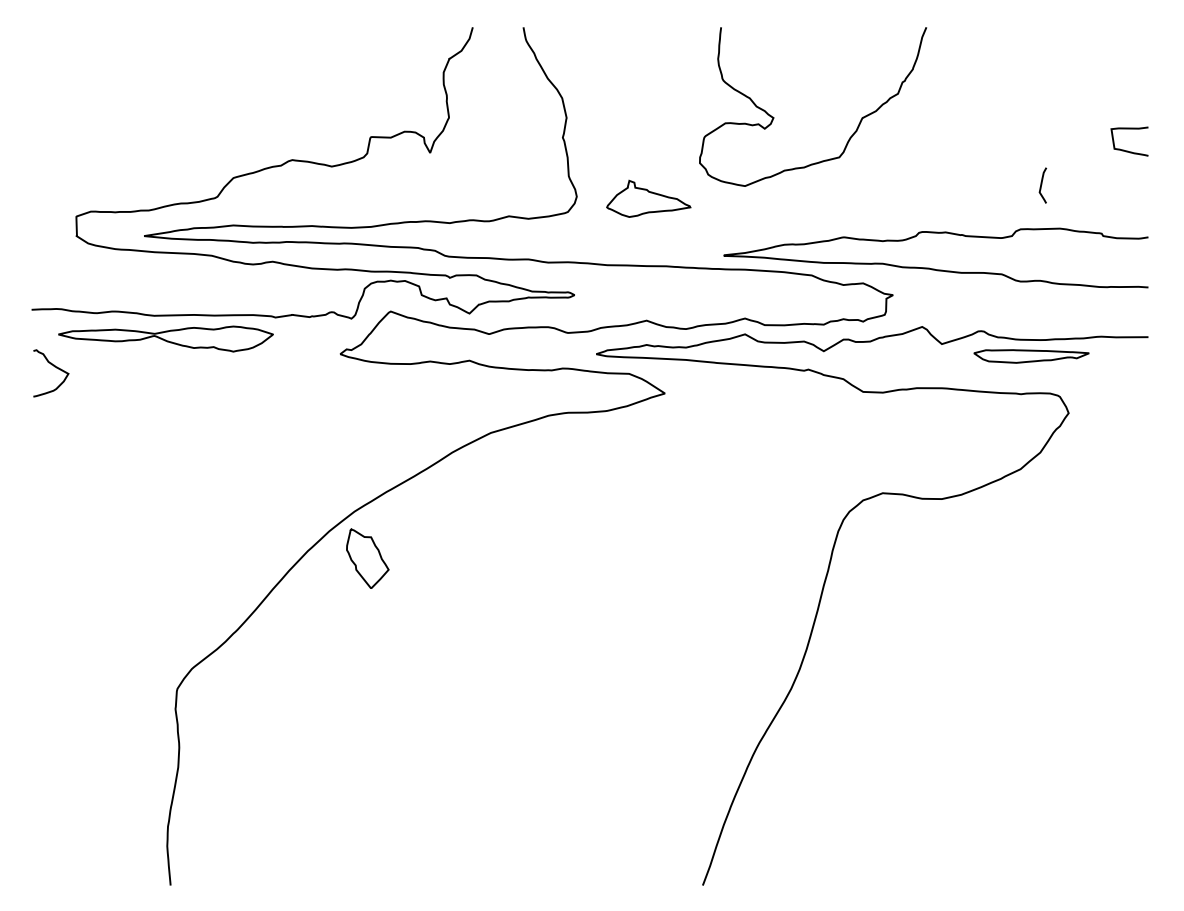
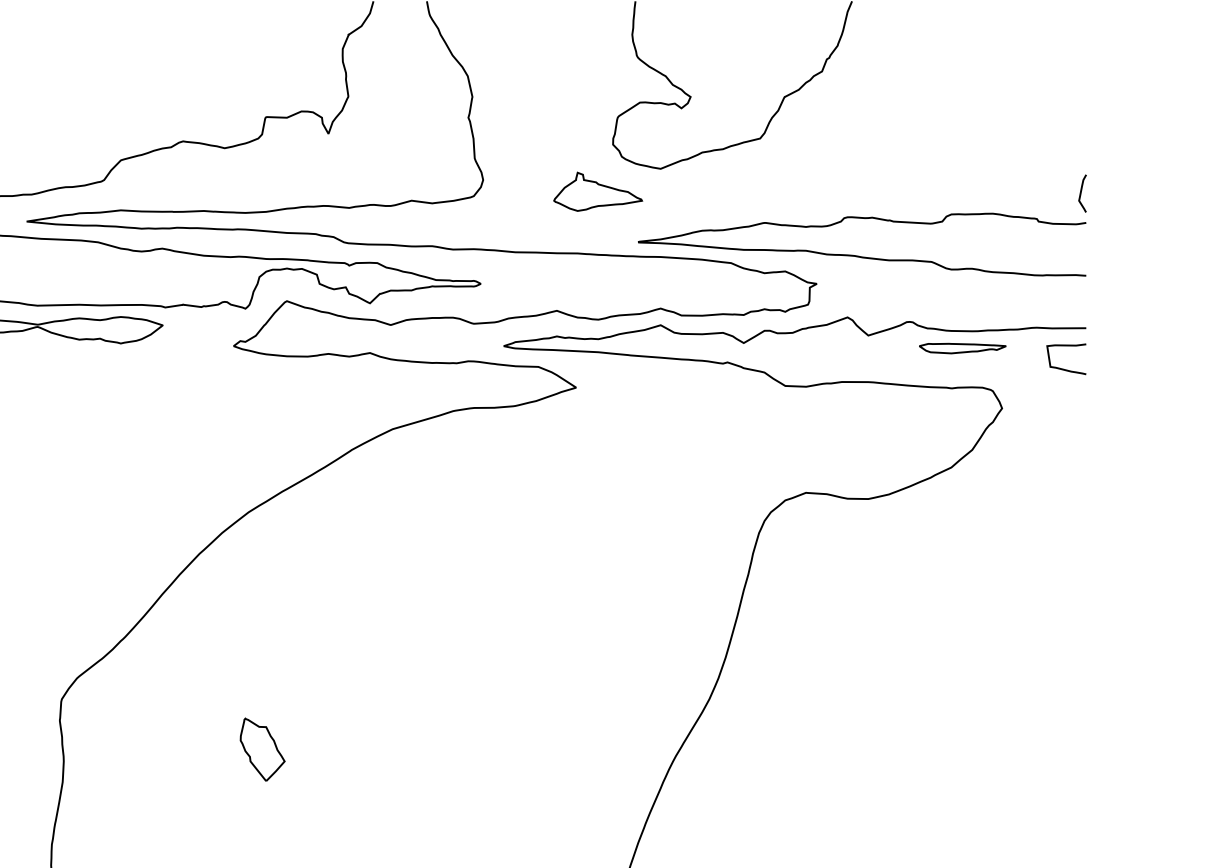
curve: (1128, 150) -> (1065, 368), moved
curve: (1042, 184) -> (1082, 192), moved
part: (648, 198) -> (597, 191), moved
part: (1030, 356) -> (961, 348), size x0.71
part: (367, 558) -> (262, 749), moved

